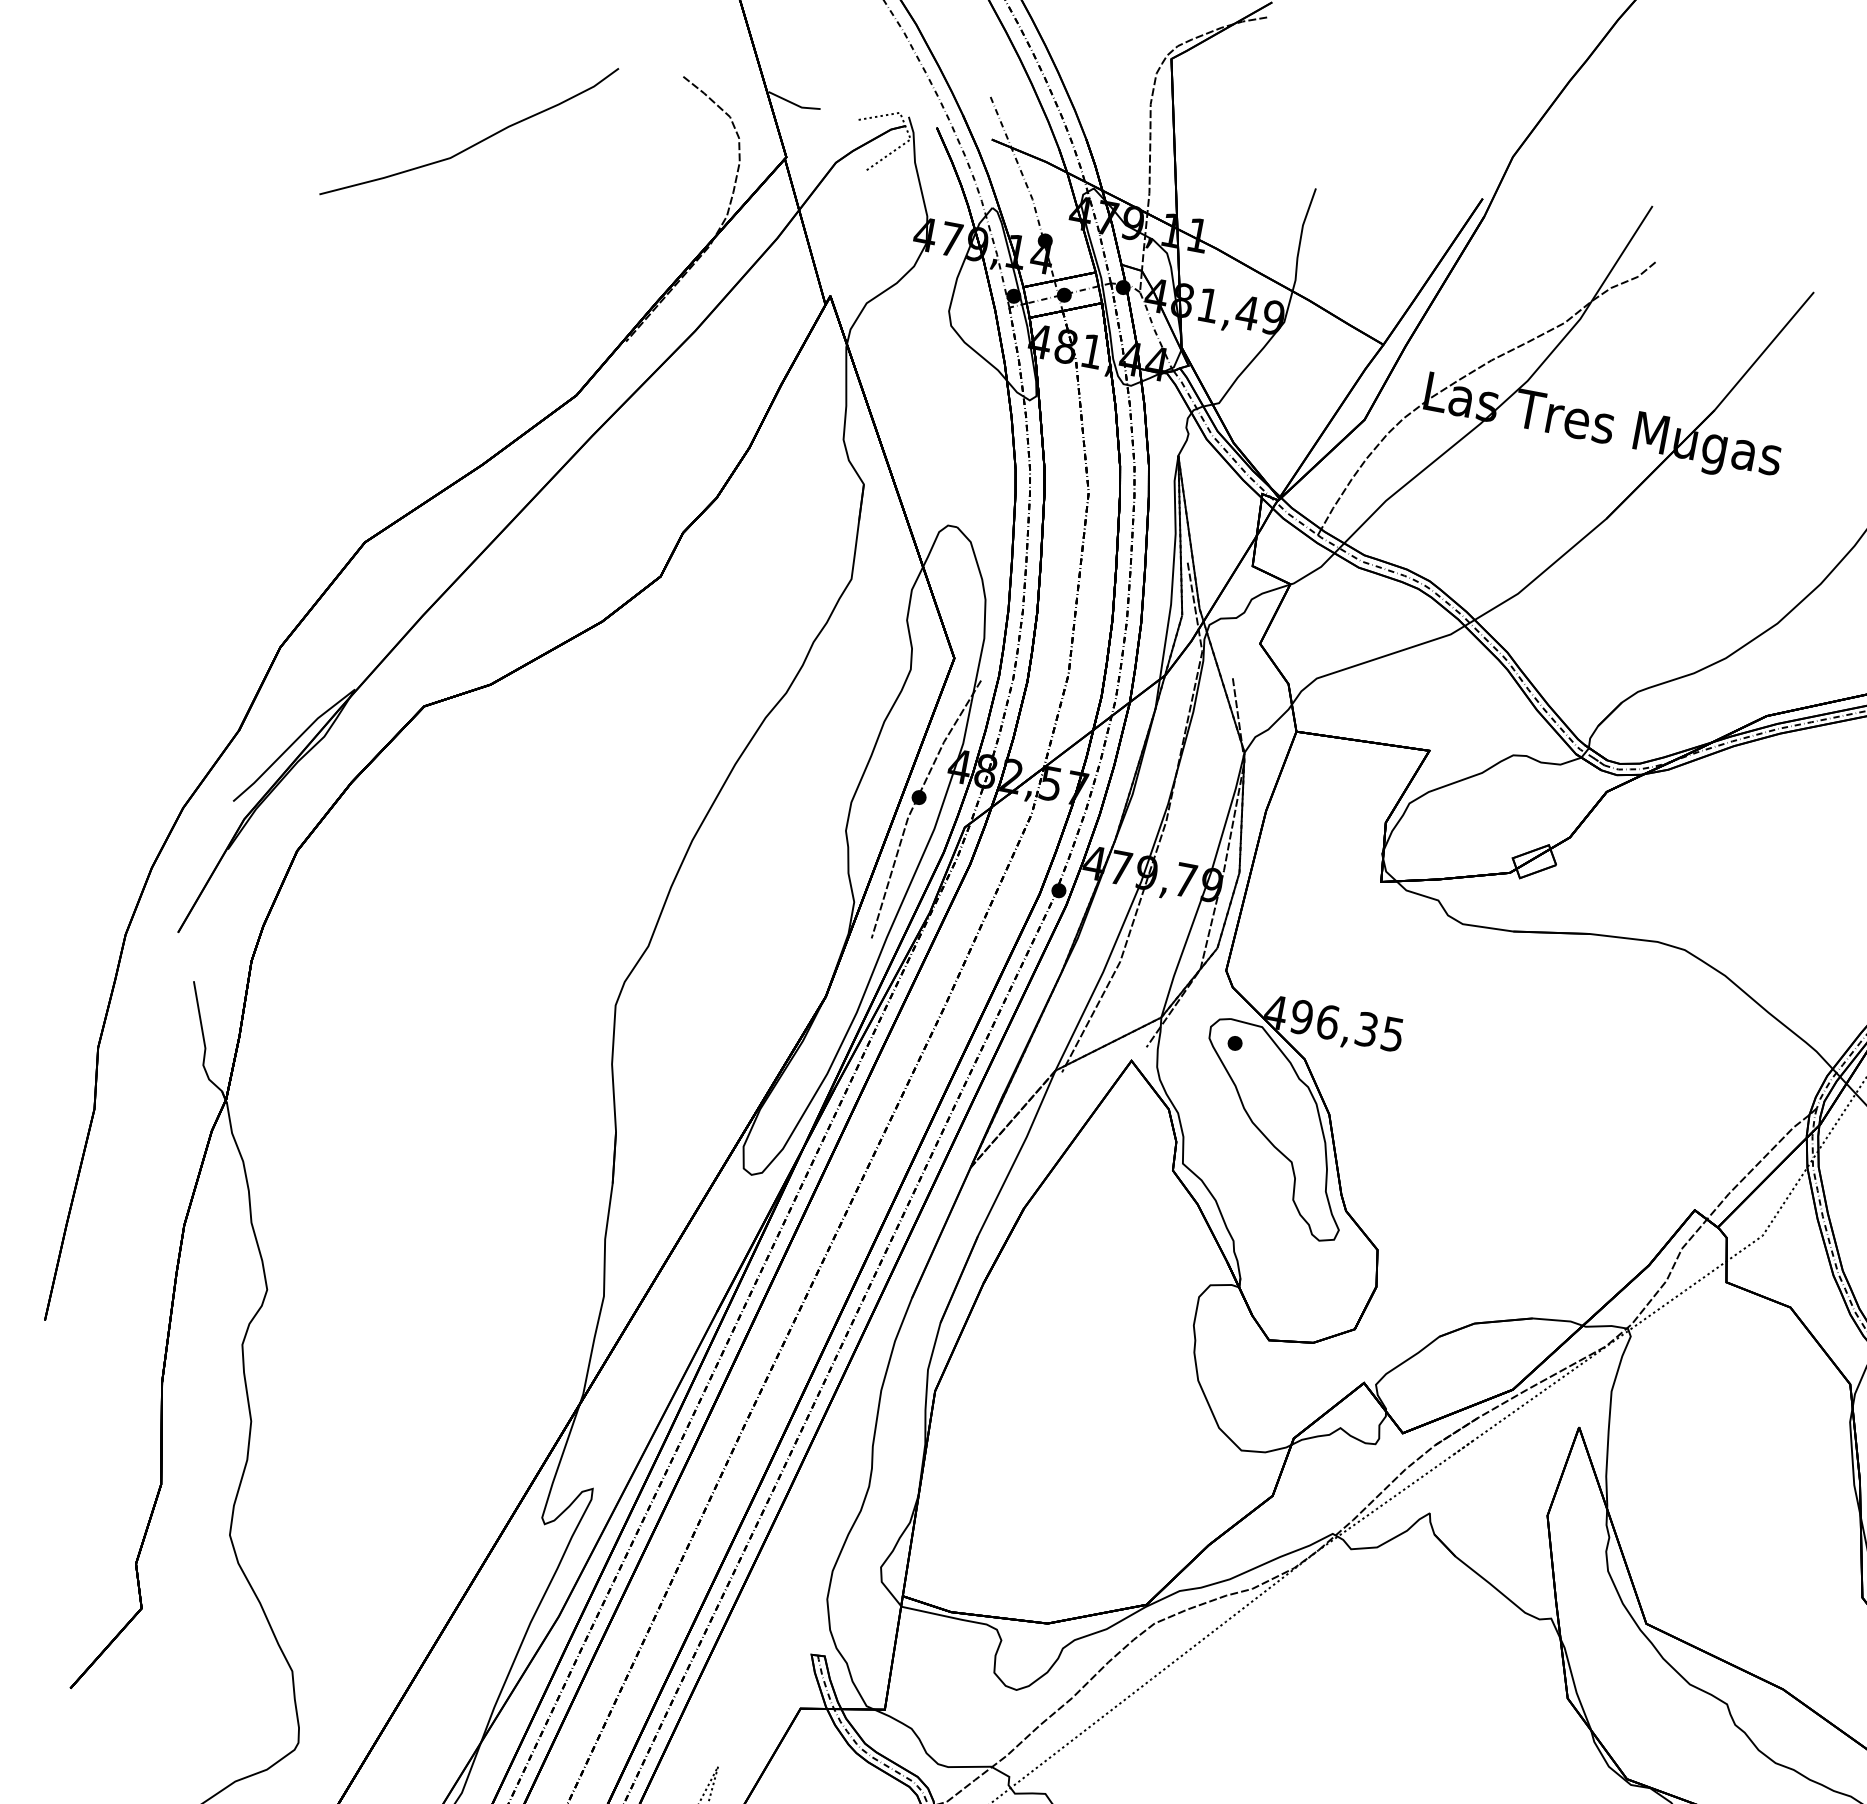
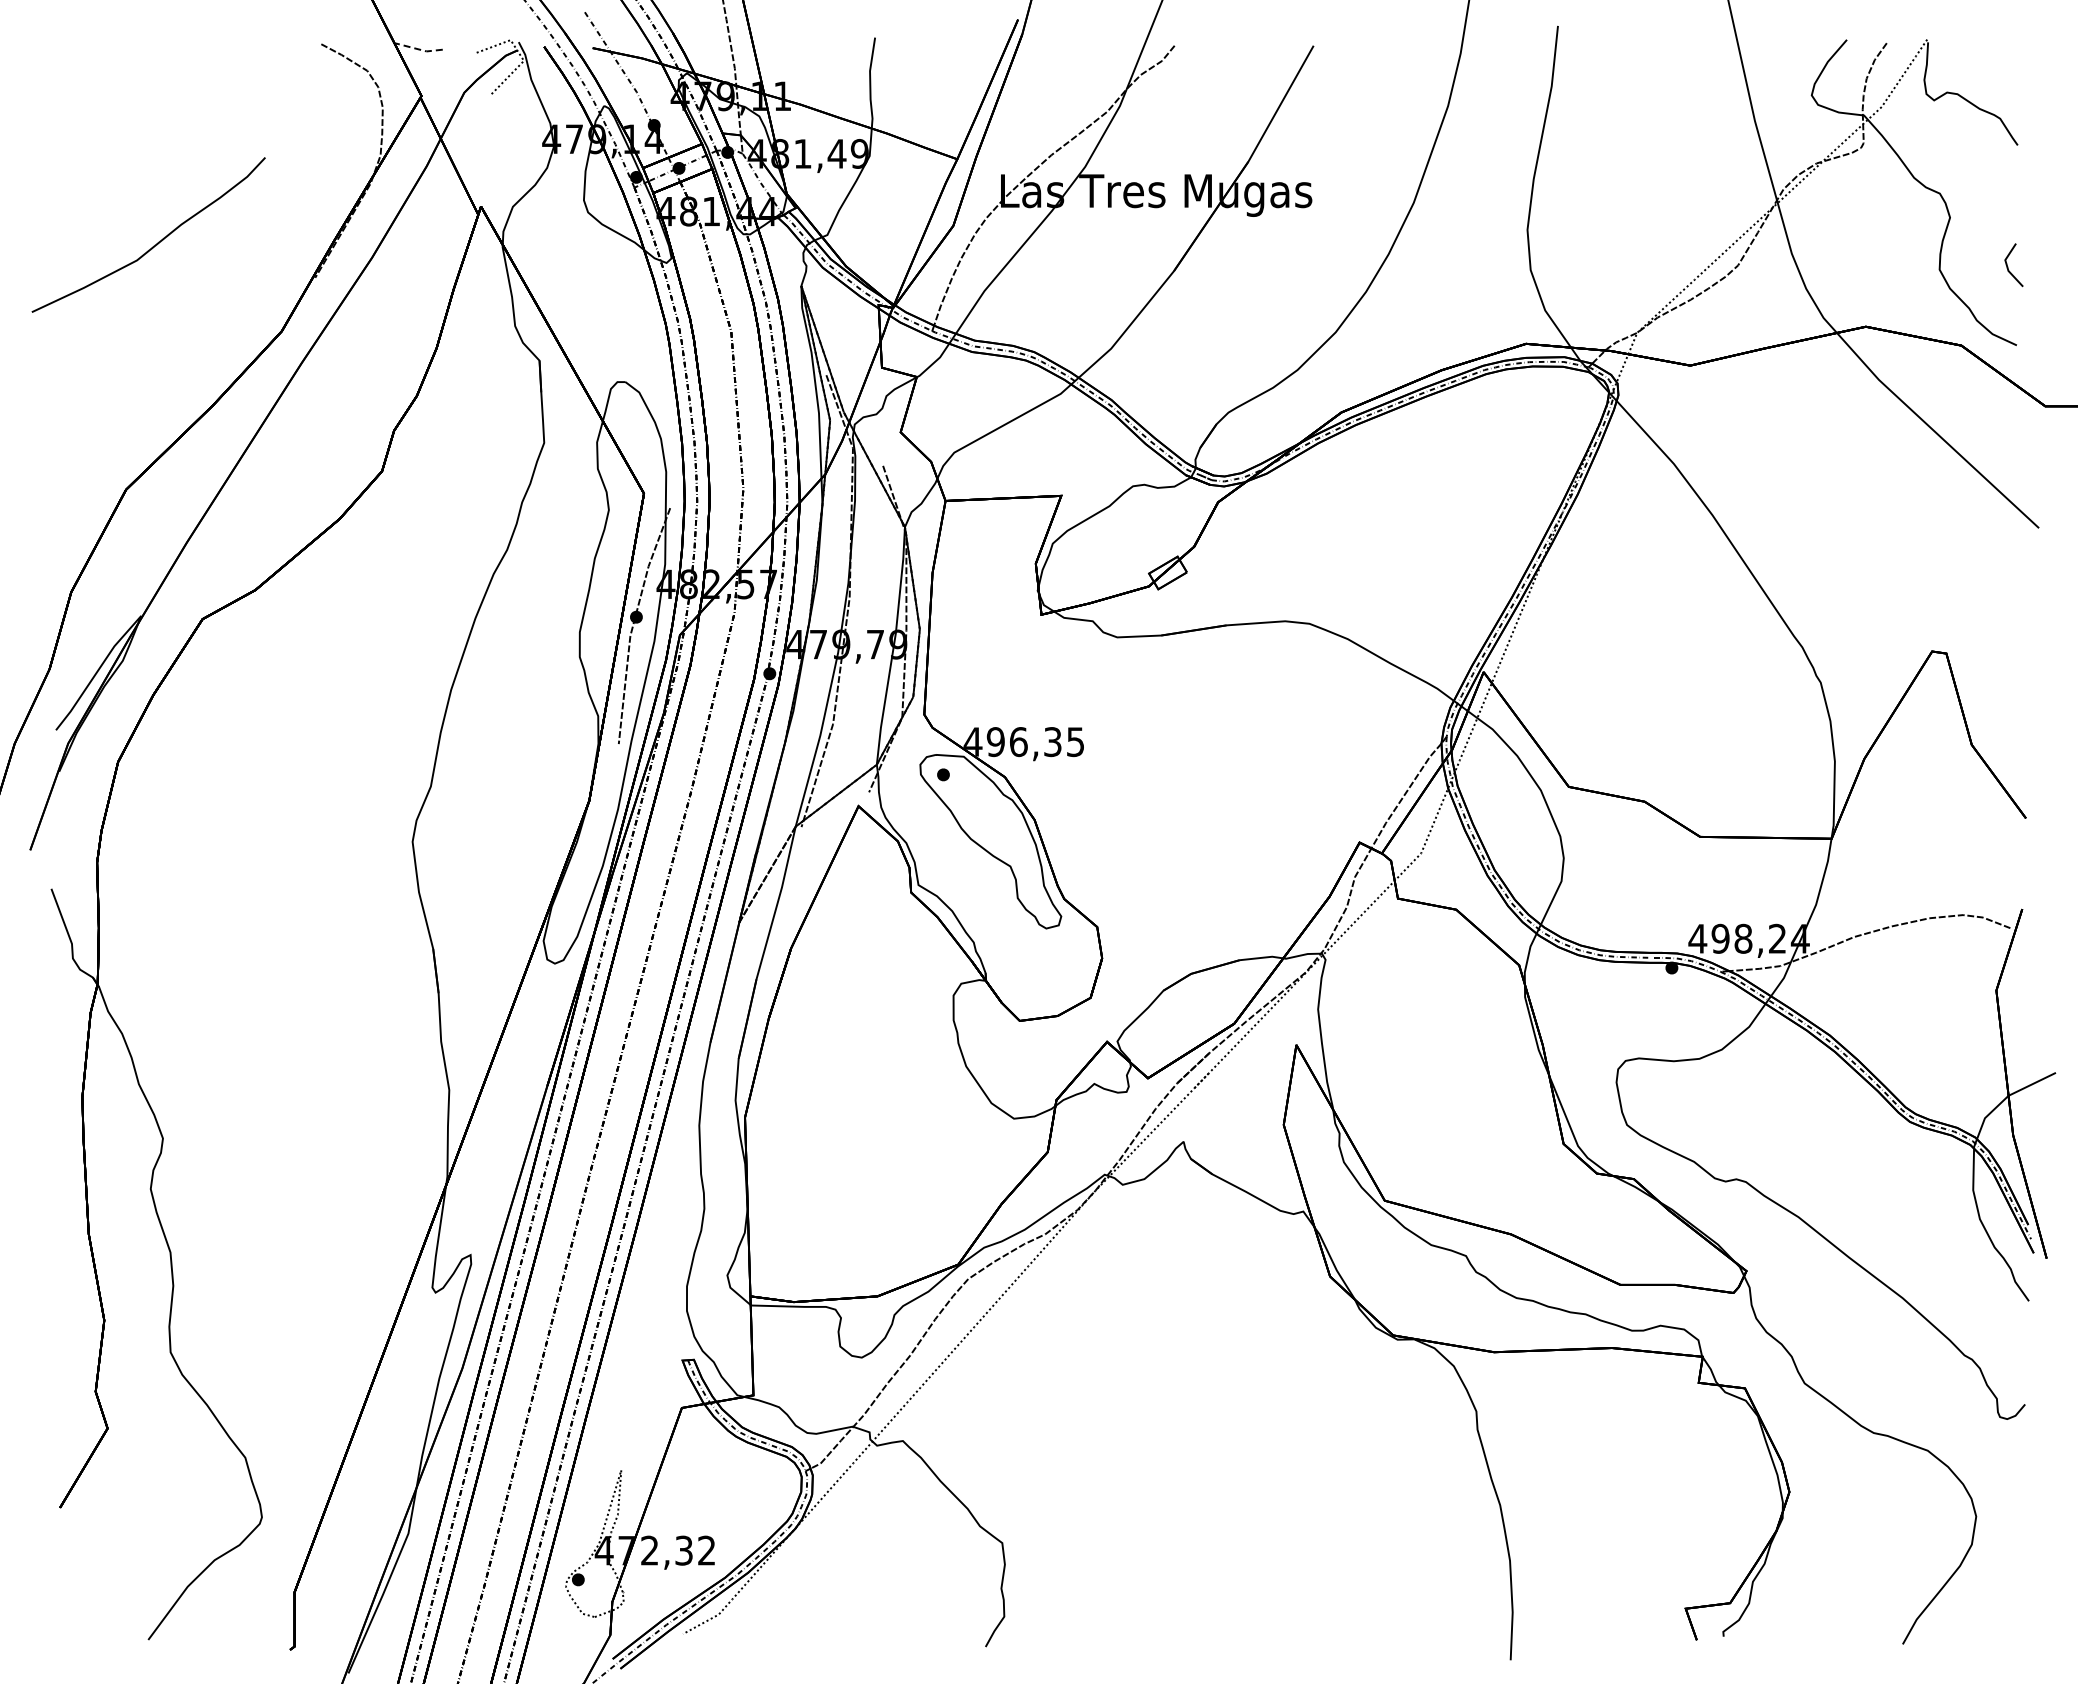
line: (794, 103) -> (419, 49), solid -> dashed
curve: (477, 142) -> (157, 242), moved

